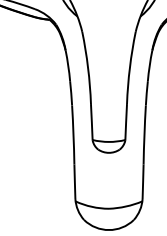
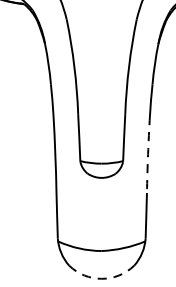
arc: (144, 134) -> (148, 153), solid -> dashed
arc: (109, 230) -> (102, 279), solid -> dashed

